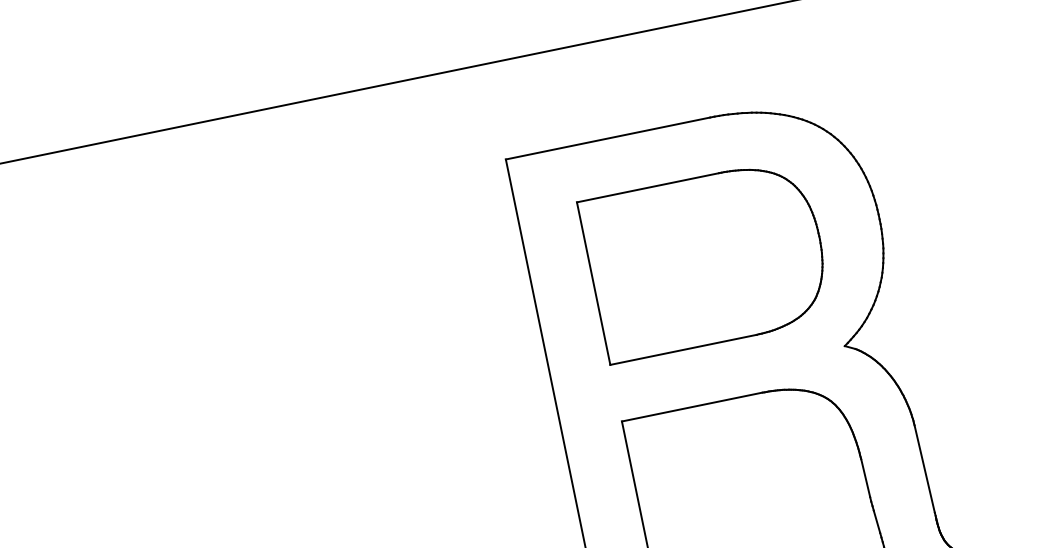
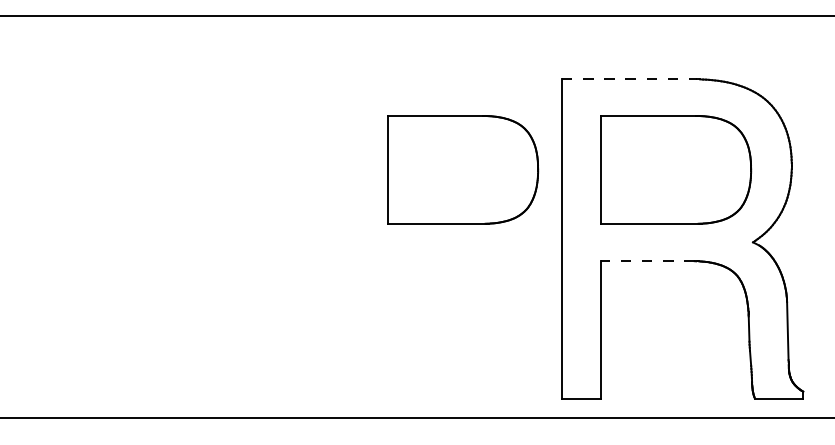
line: (607, 138) -> (629, 79), solid -> dashed
part: (385, 325) -> (463, 169), added
line: (692, 407) -> (648, 261), solid -> dashed

